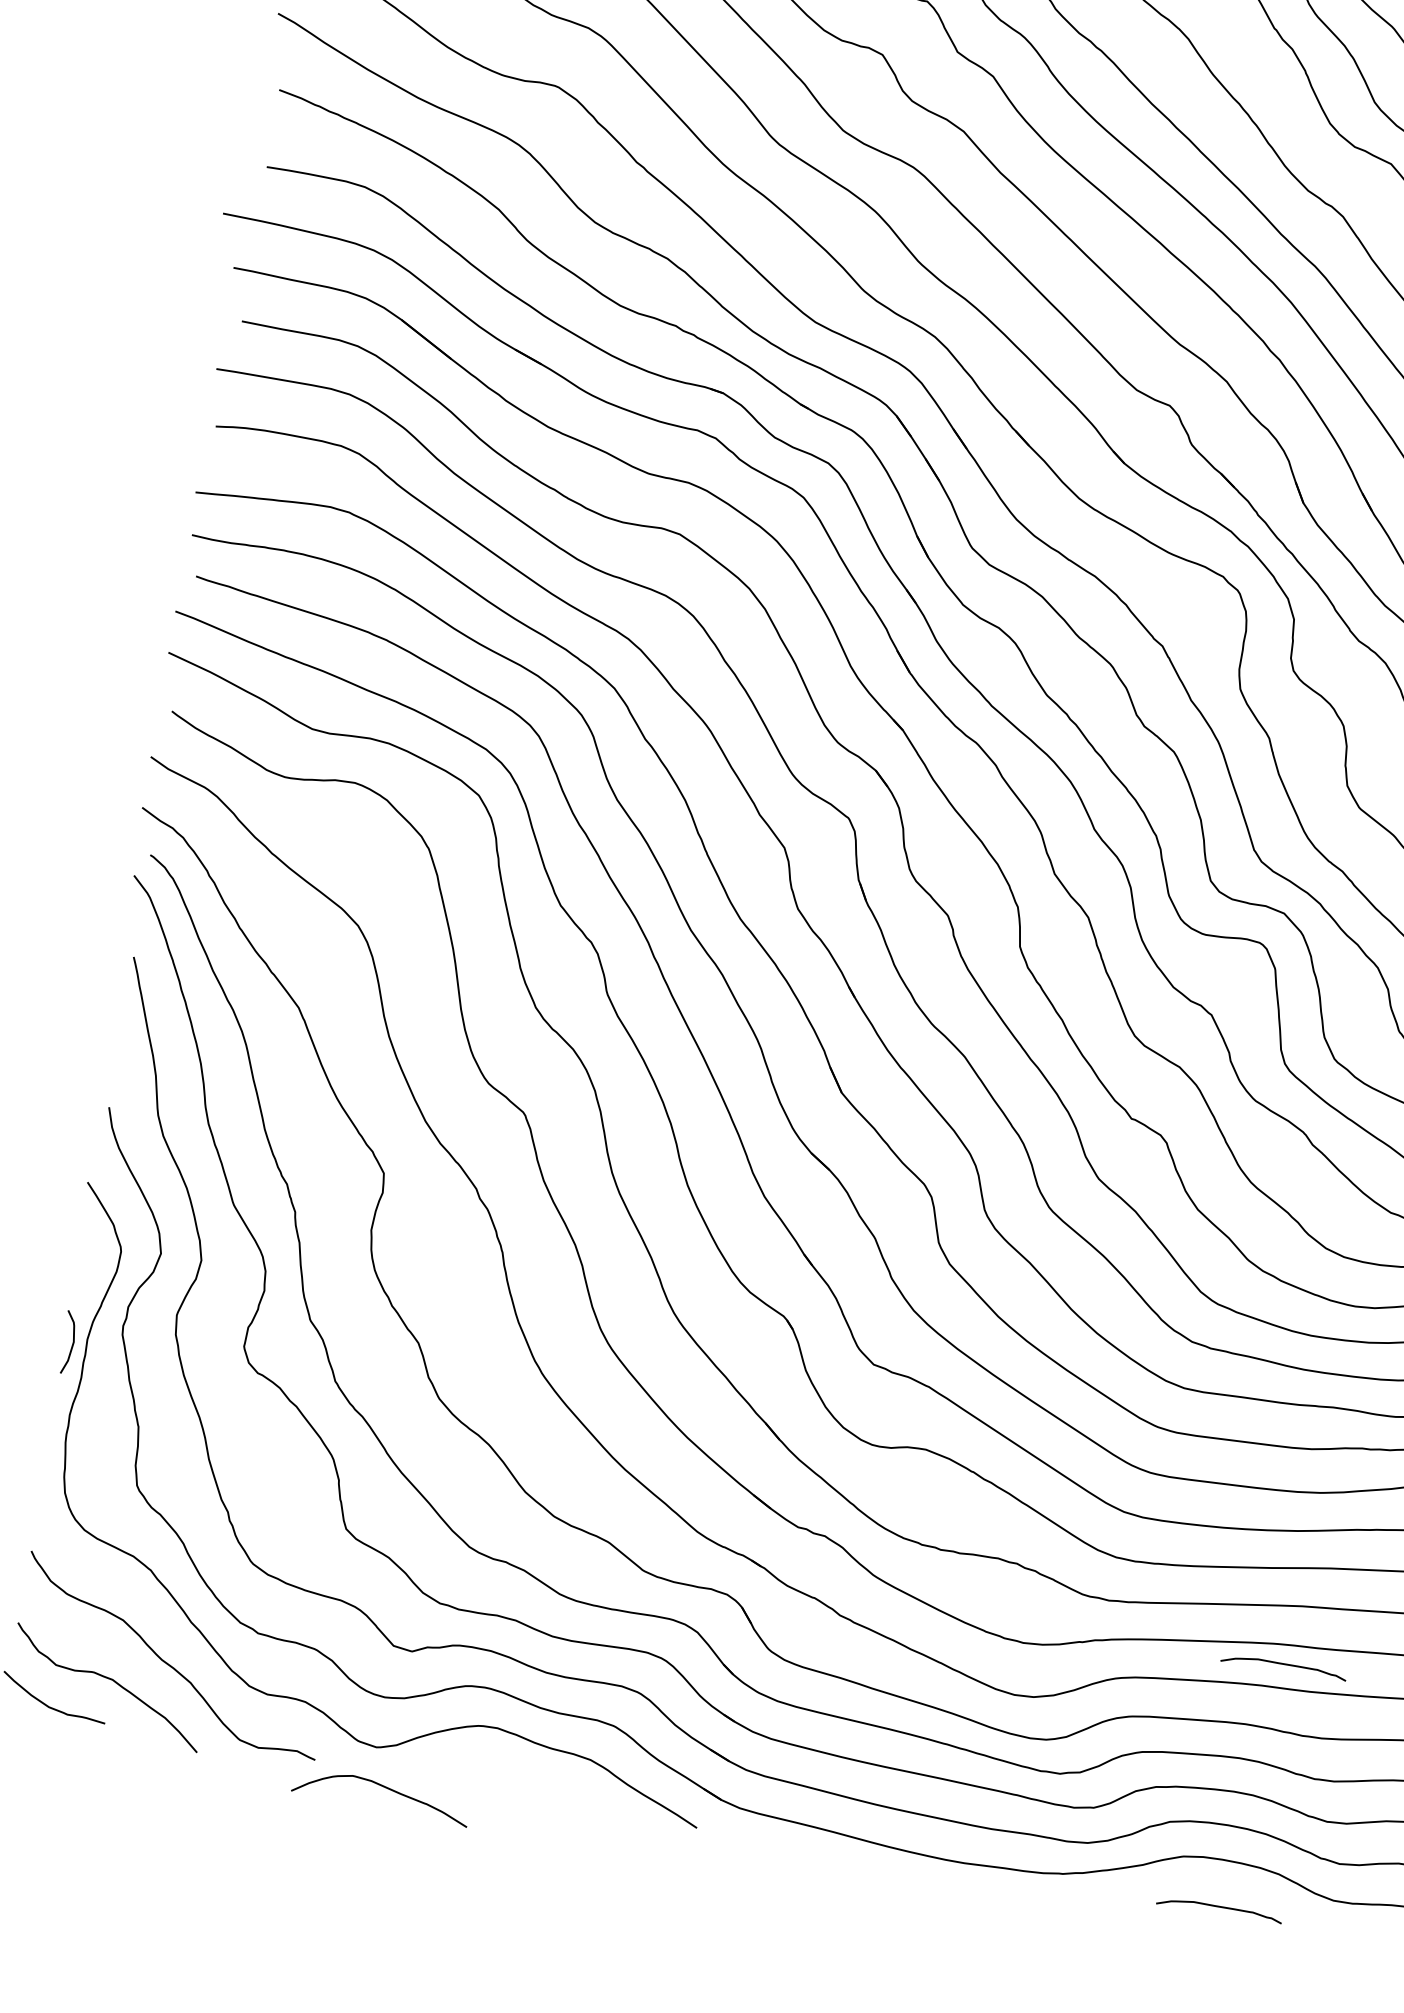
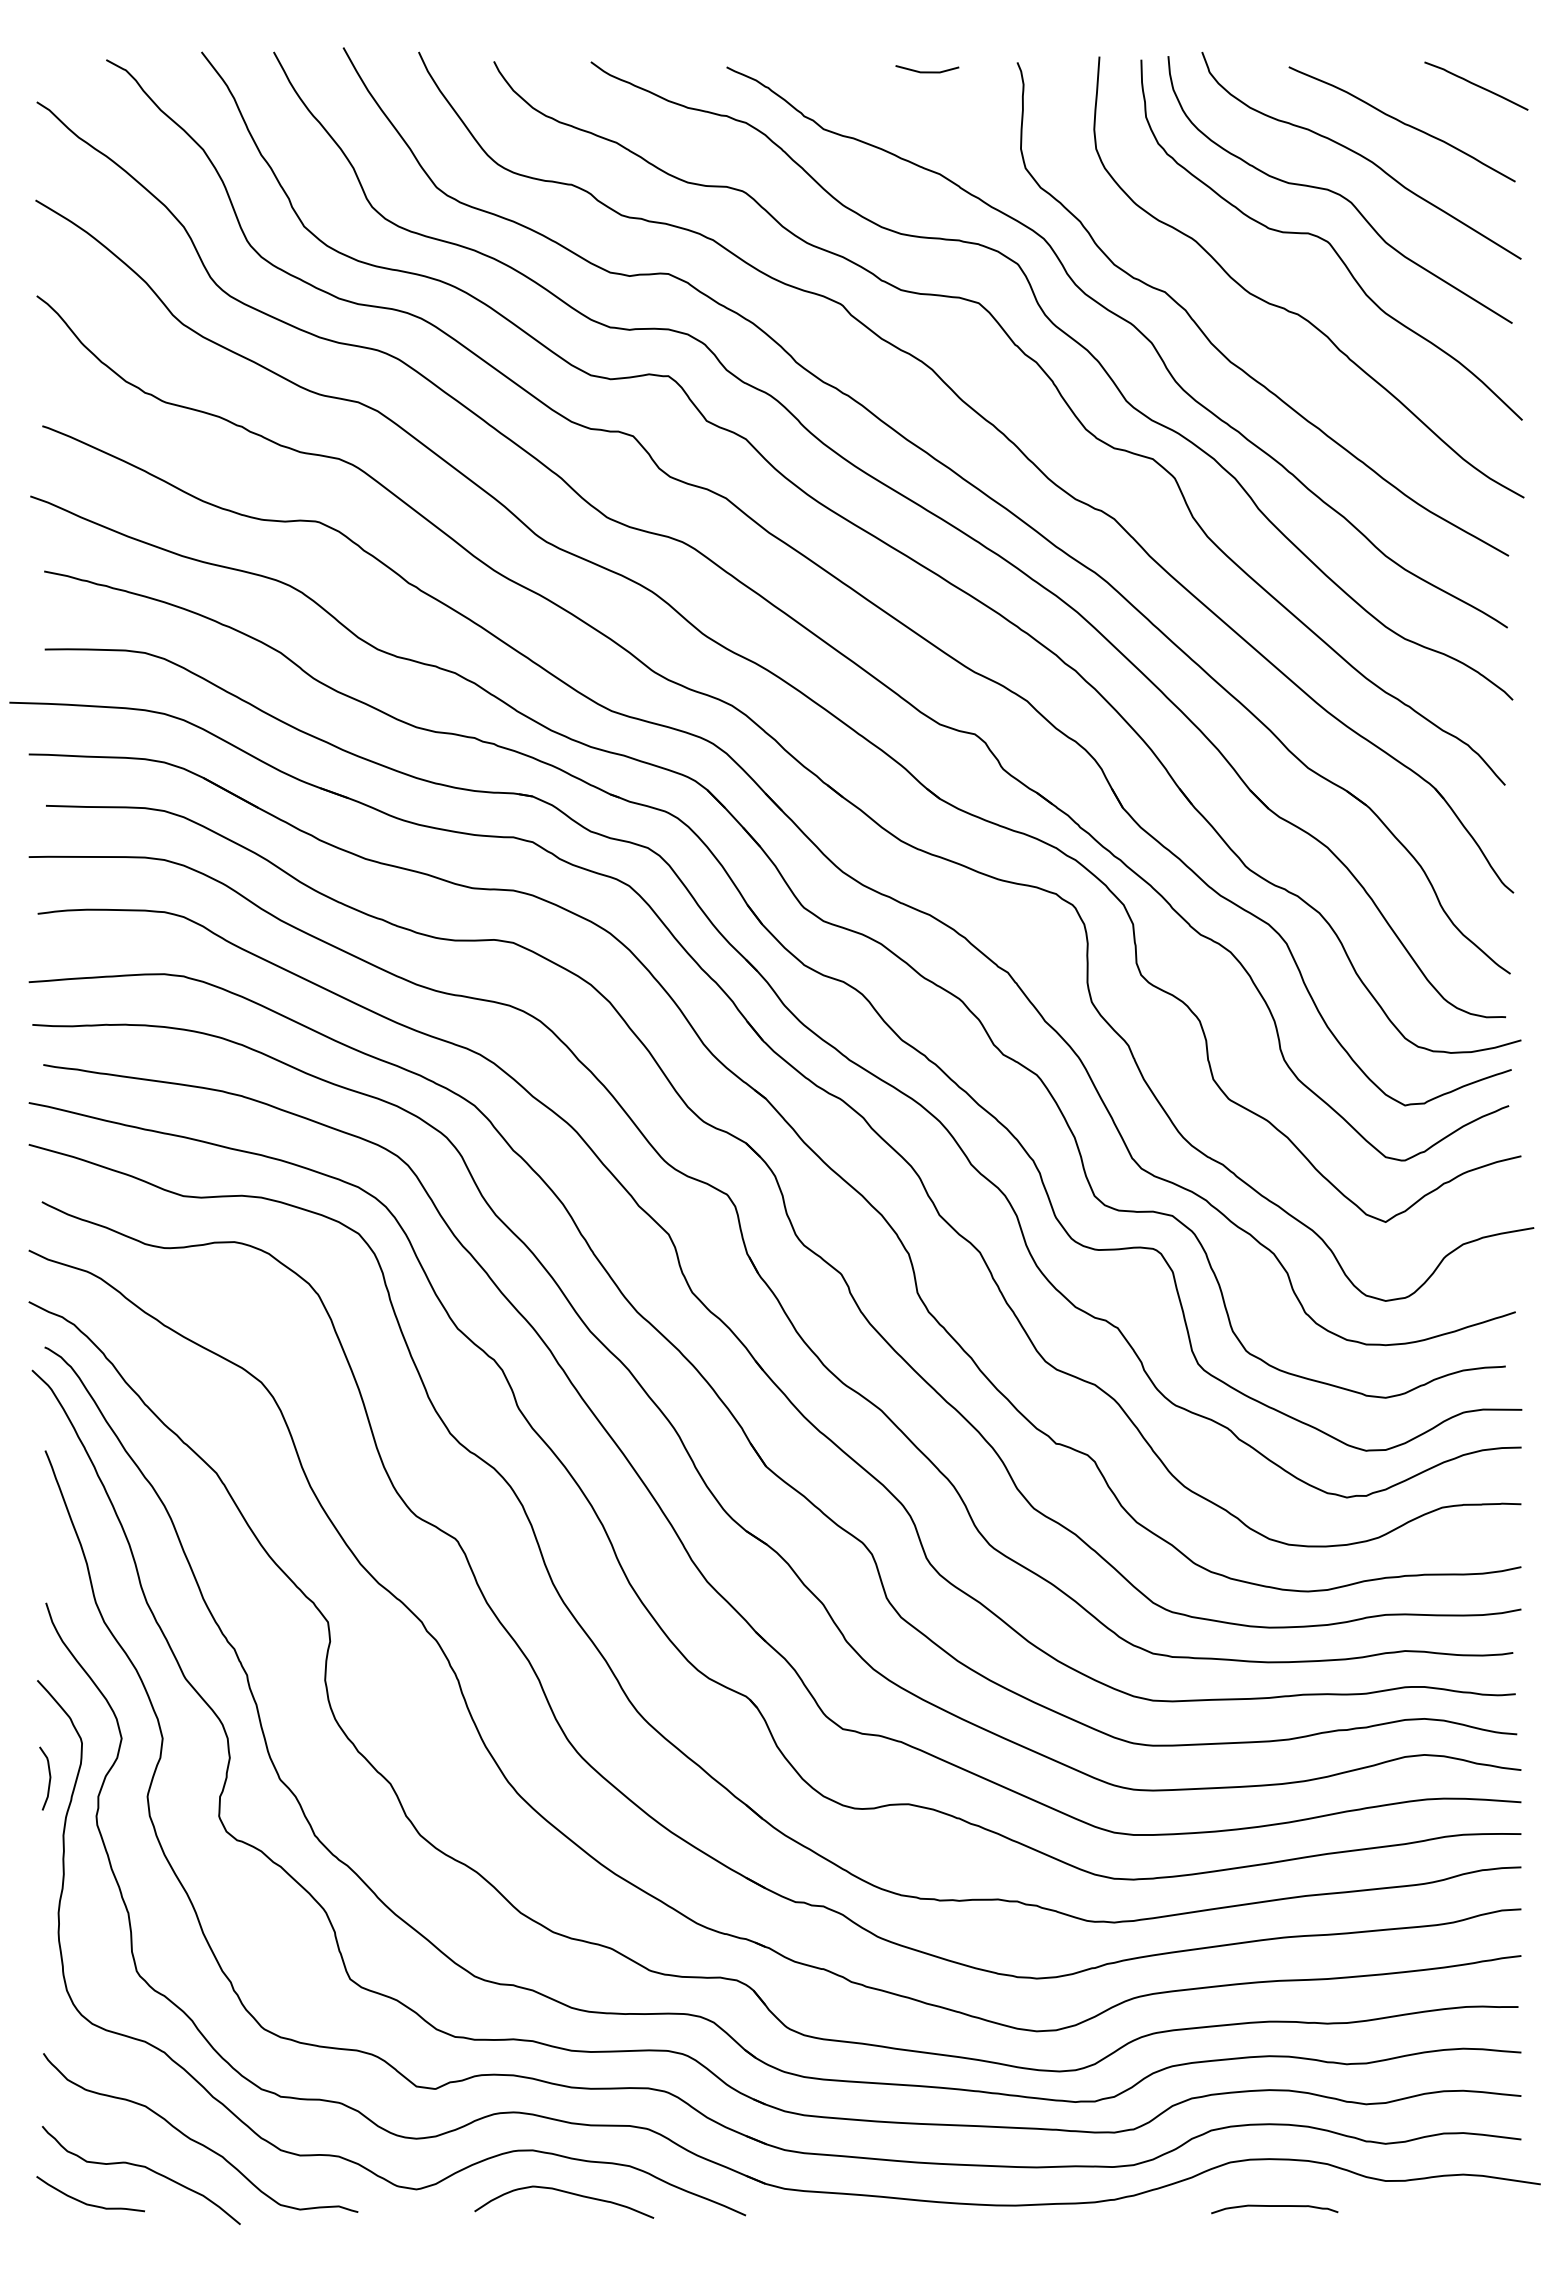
curve: (72, 1343) -> (49, 1778), moved
curve: (1284, 1664) -> (1297, 1956), removed
curve: (385, 1788) -> (567, 2193), moved

